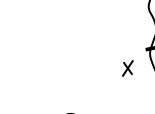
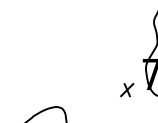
part: (128, 68) -> (127, 90), moved

